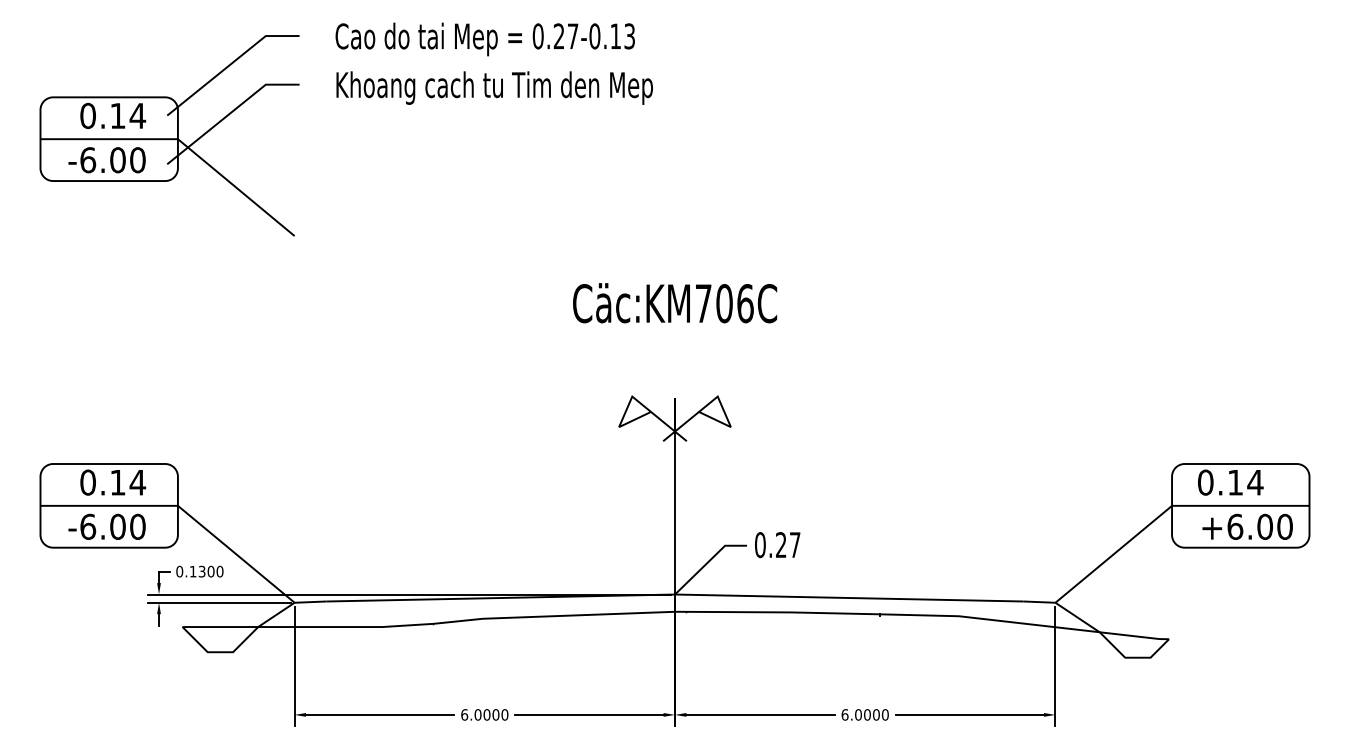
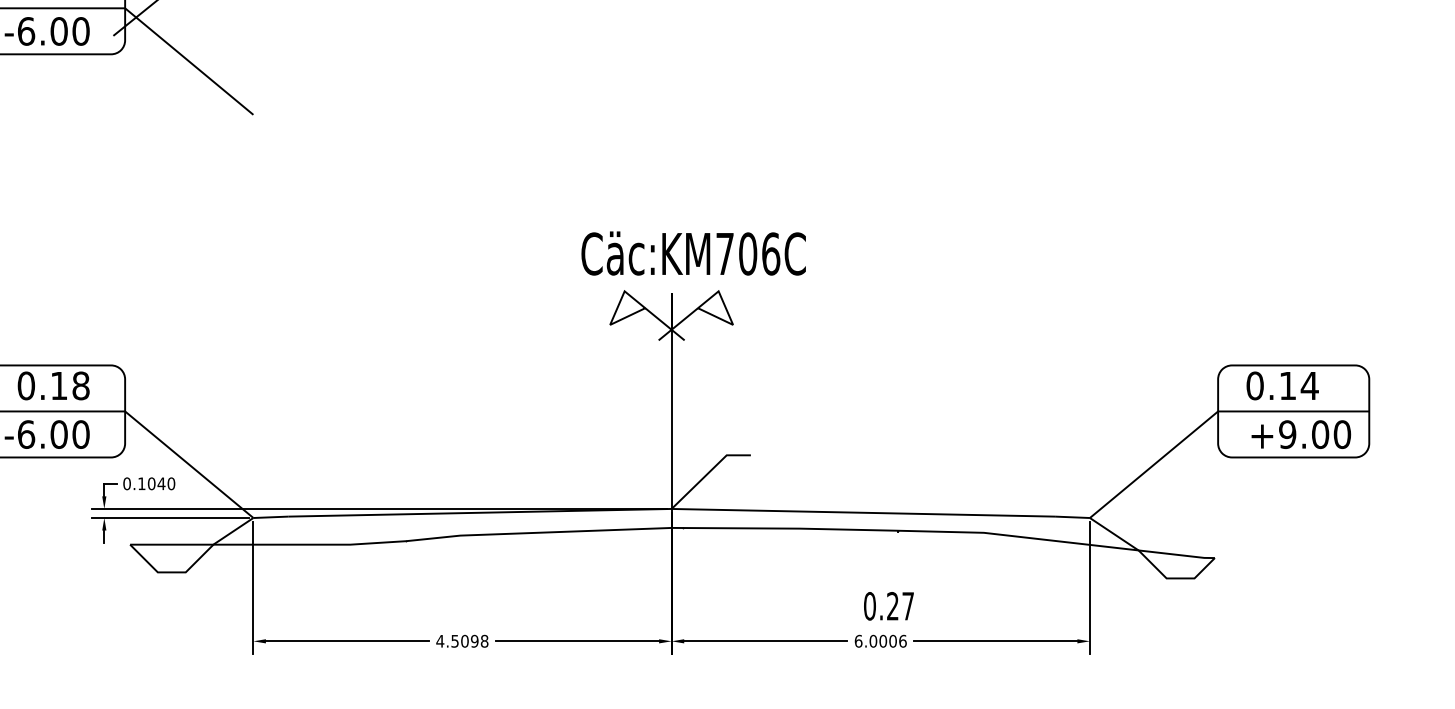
text: (675, 303) -> (694, 253), moved
text: (137, 482) -> (80, 385), 0.14 -> 0.18
text: (1235, 526) -> (1287, 434), +6.00 -> +9.00
text: (777, 545) -> (888, 606), moved
text: (206, 571) -> (156, 483), 0.1300 -> 0.1040
text: (484, 714) -> (462, 640), 6.0000 -> 4.5098
text: (885, 714) -> (903, 640), 6.0000 -> 6.0006

